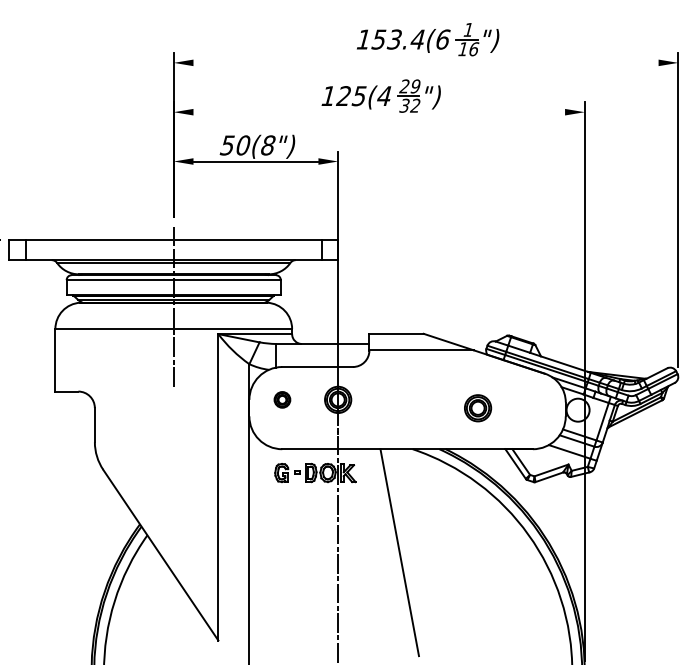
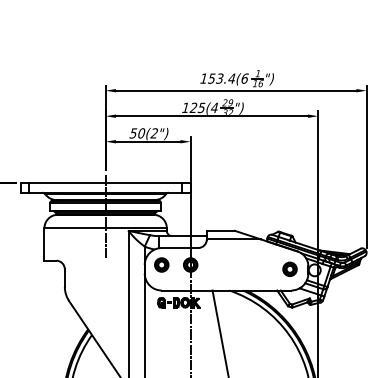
line: (424, 62) -> (235, 90), added
line: (378, 112) -> (211, 116), added
text: (268, 145) -> (154, 133), 50(8") -> 50(2")
part: (281, 398) -> (161, 264), size x1.67
part: (477, 406) -> (289, 268), moved

